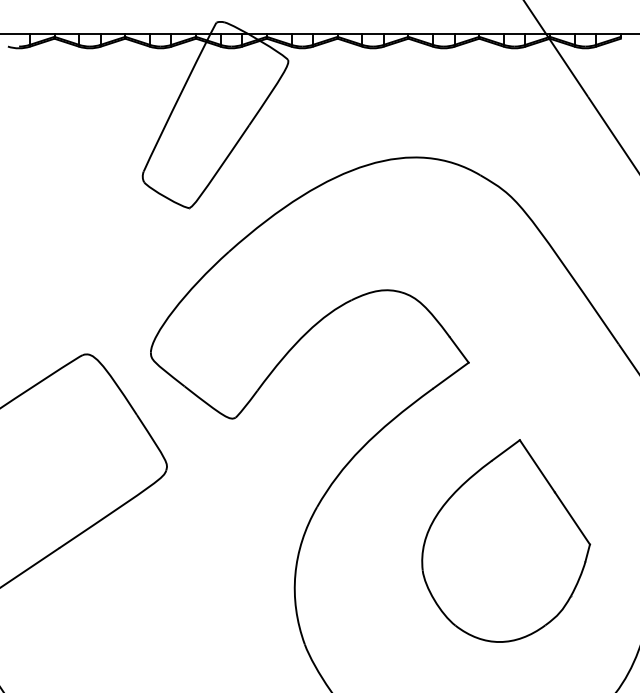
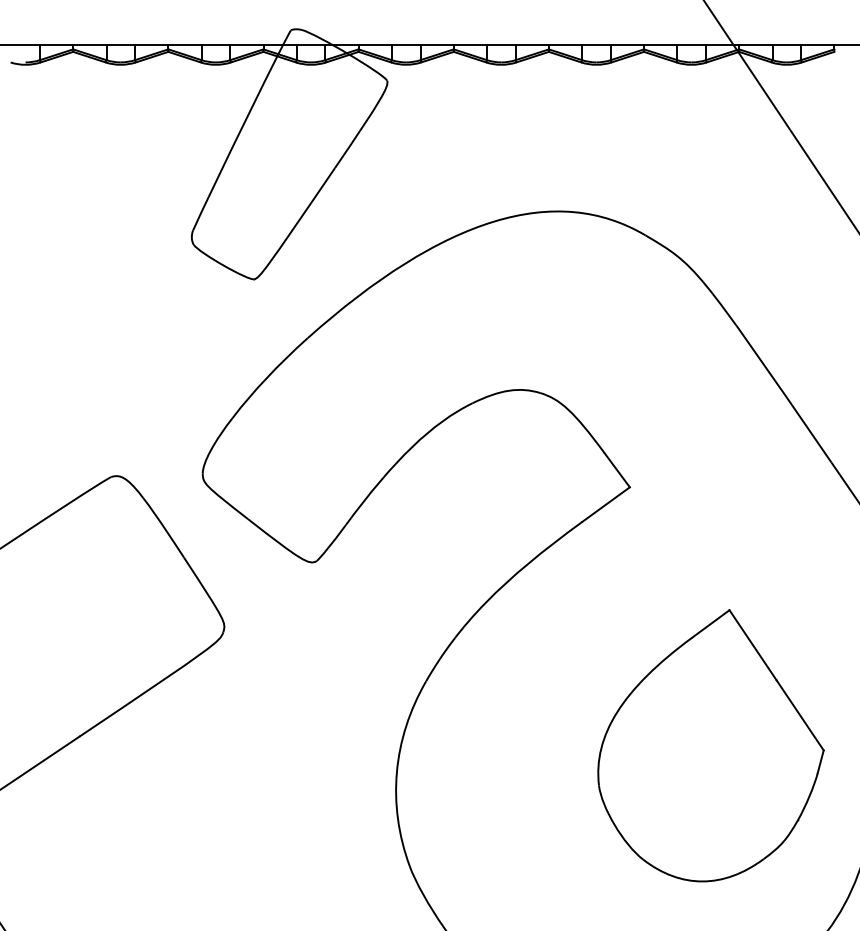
part: (506, 540) -> (711, 745), moved

